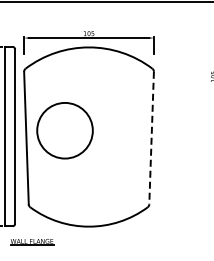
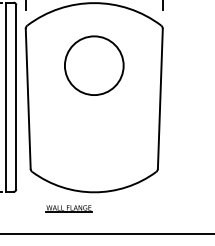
circle: (64, 130) -> (93, 65), moved
line: (151, 138) -> (160, 99), dashed -> solid
part: (32, 242) -> (69, 209), moved

